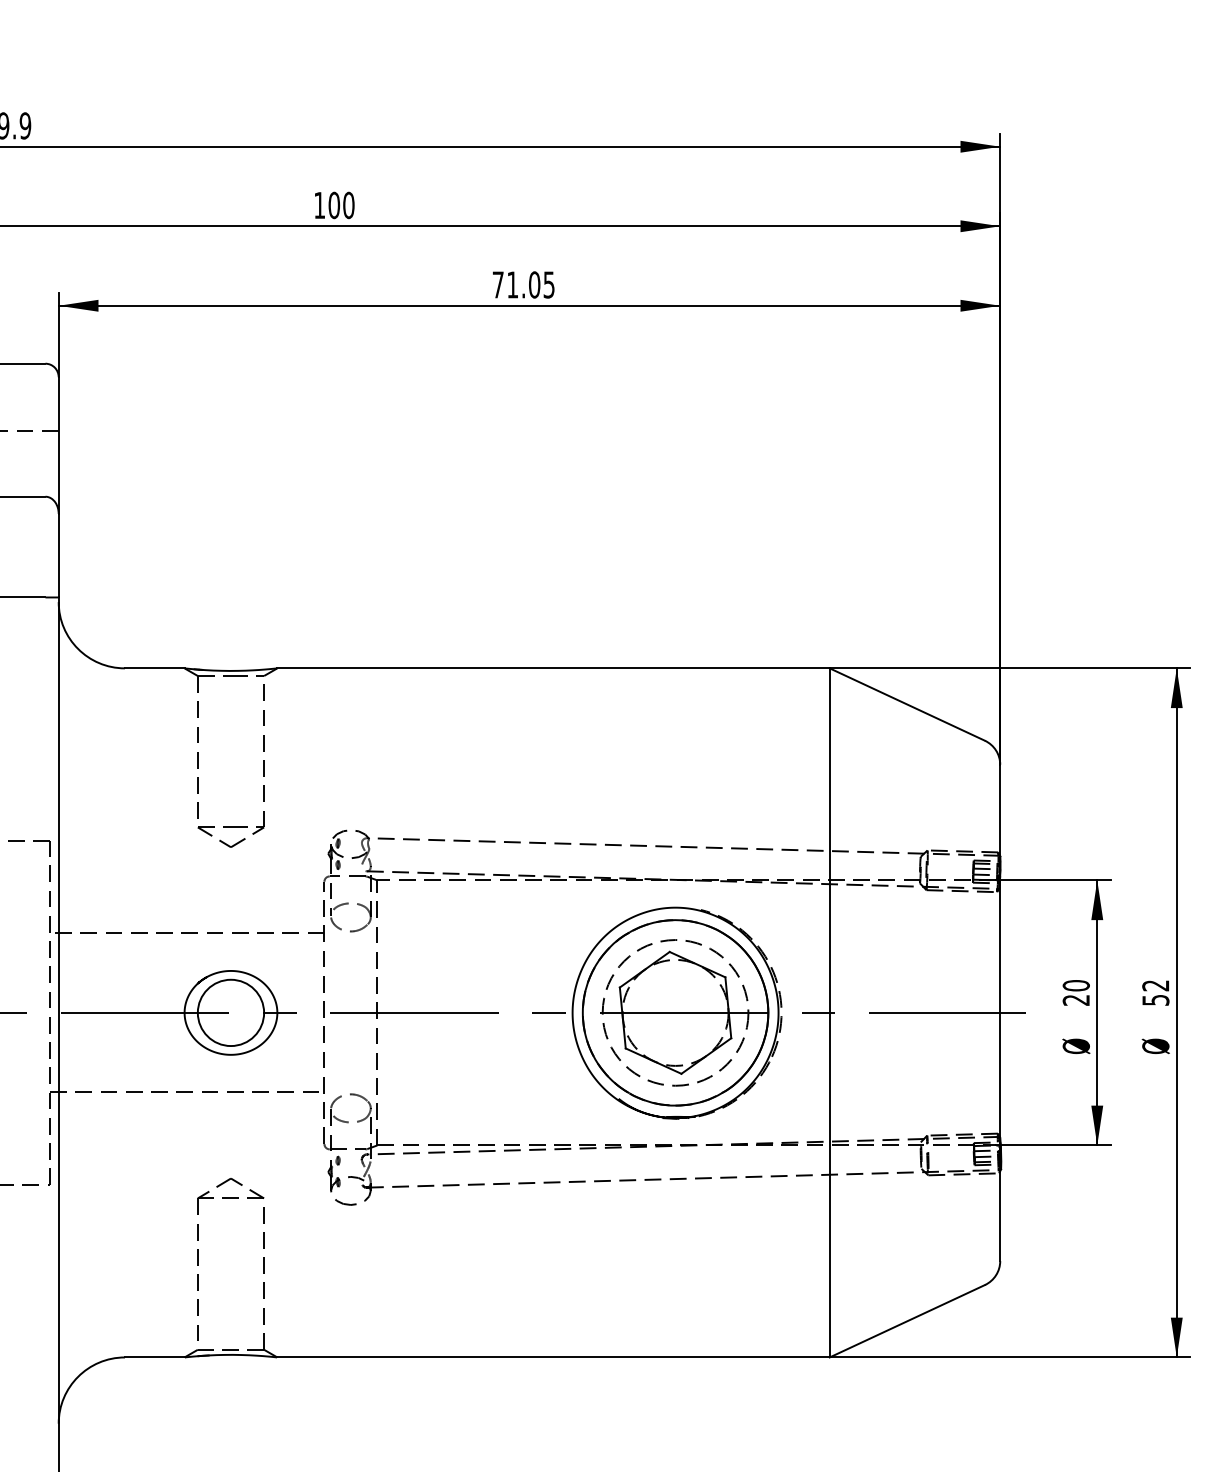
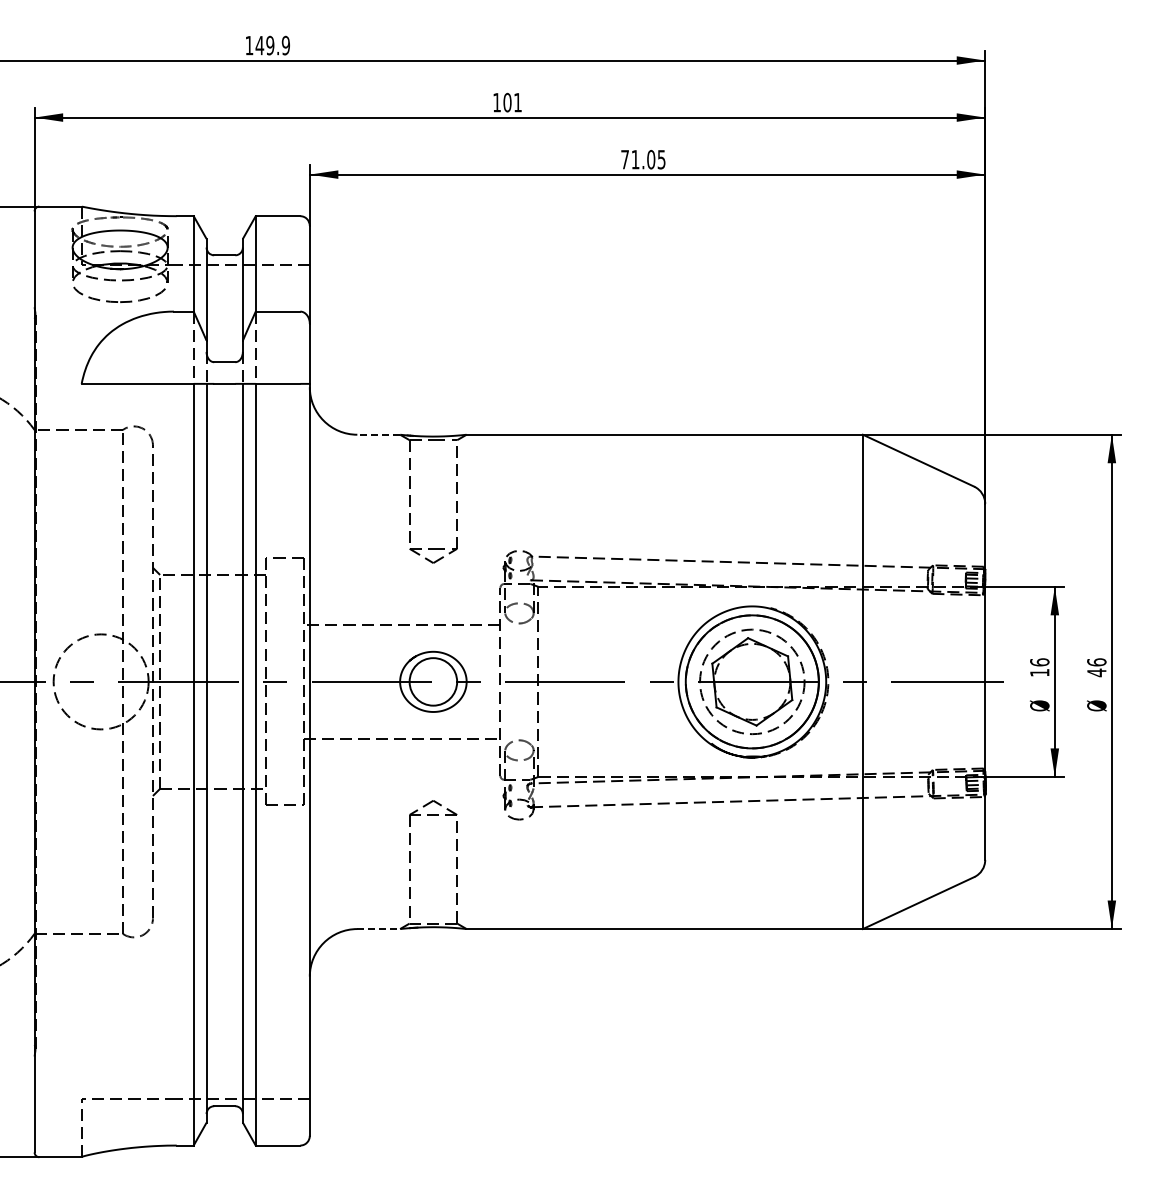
text: (348, 205) -> (517, 102), 100 -> 101
line: (154, 668) -> (378, 434), solid -> dashed
text: (1075, 992) -> (1039, 667), 20 -> 16
text: (1155, 992) -> (1096, 667), 52 -> 46
line: (154, 1358) -> (378, 929), solid -> dashed

